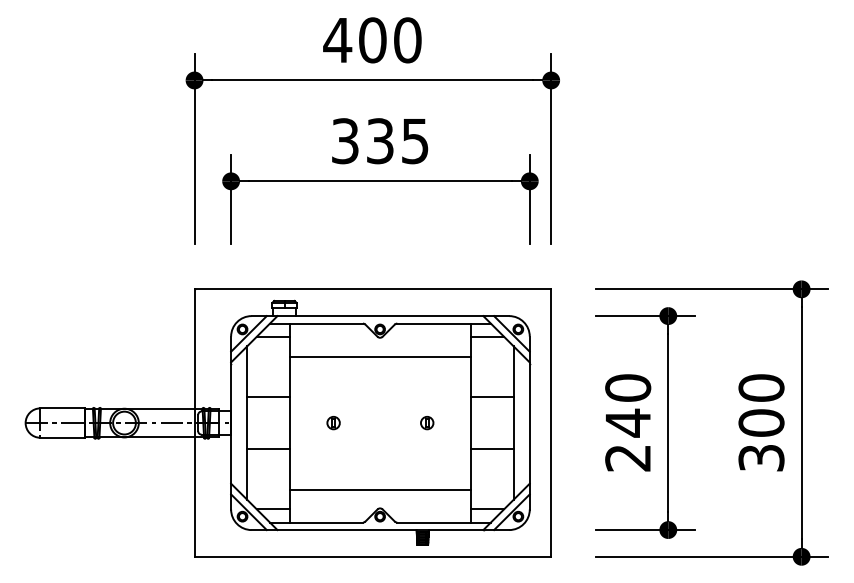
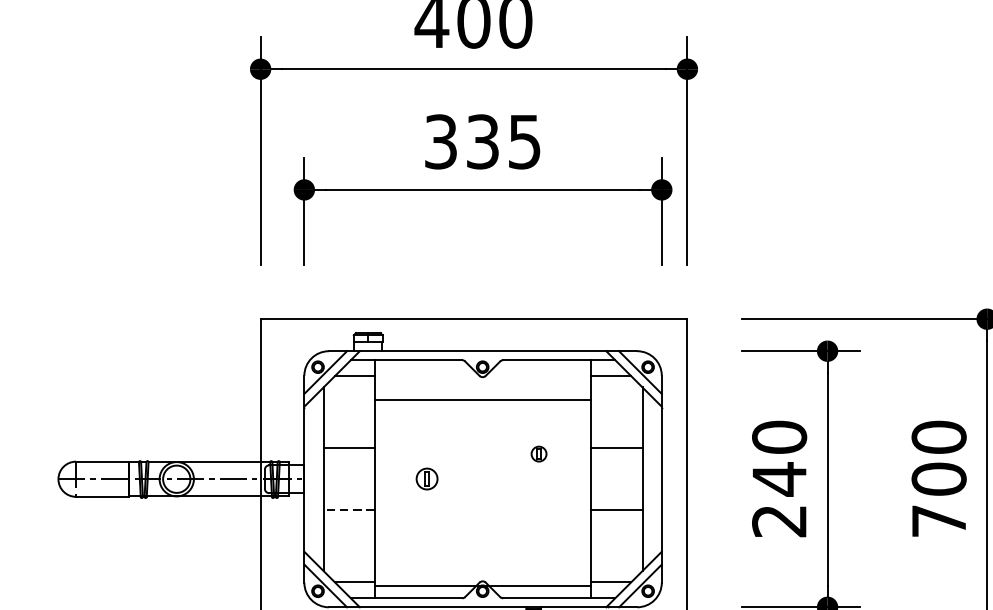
part: (333, 423) -> (426, 479), size x1.4
part: (427, 423) -> (539, 454), moved
line: (268, 449) -> (349, 510), solid -> dashed
text: (761, 458) -> (939, 521), 300 -> 700
line: (380, 489) -> (483, 586), moved

